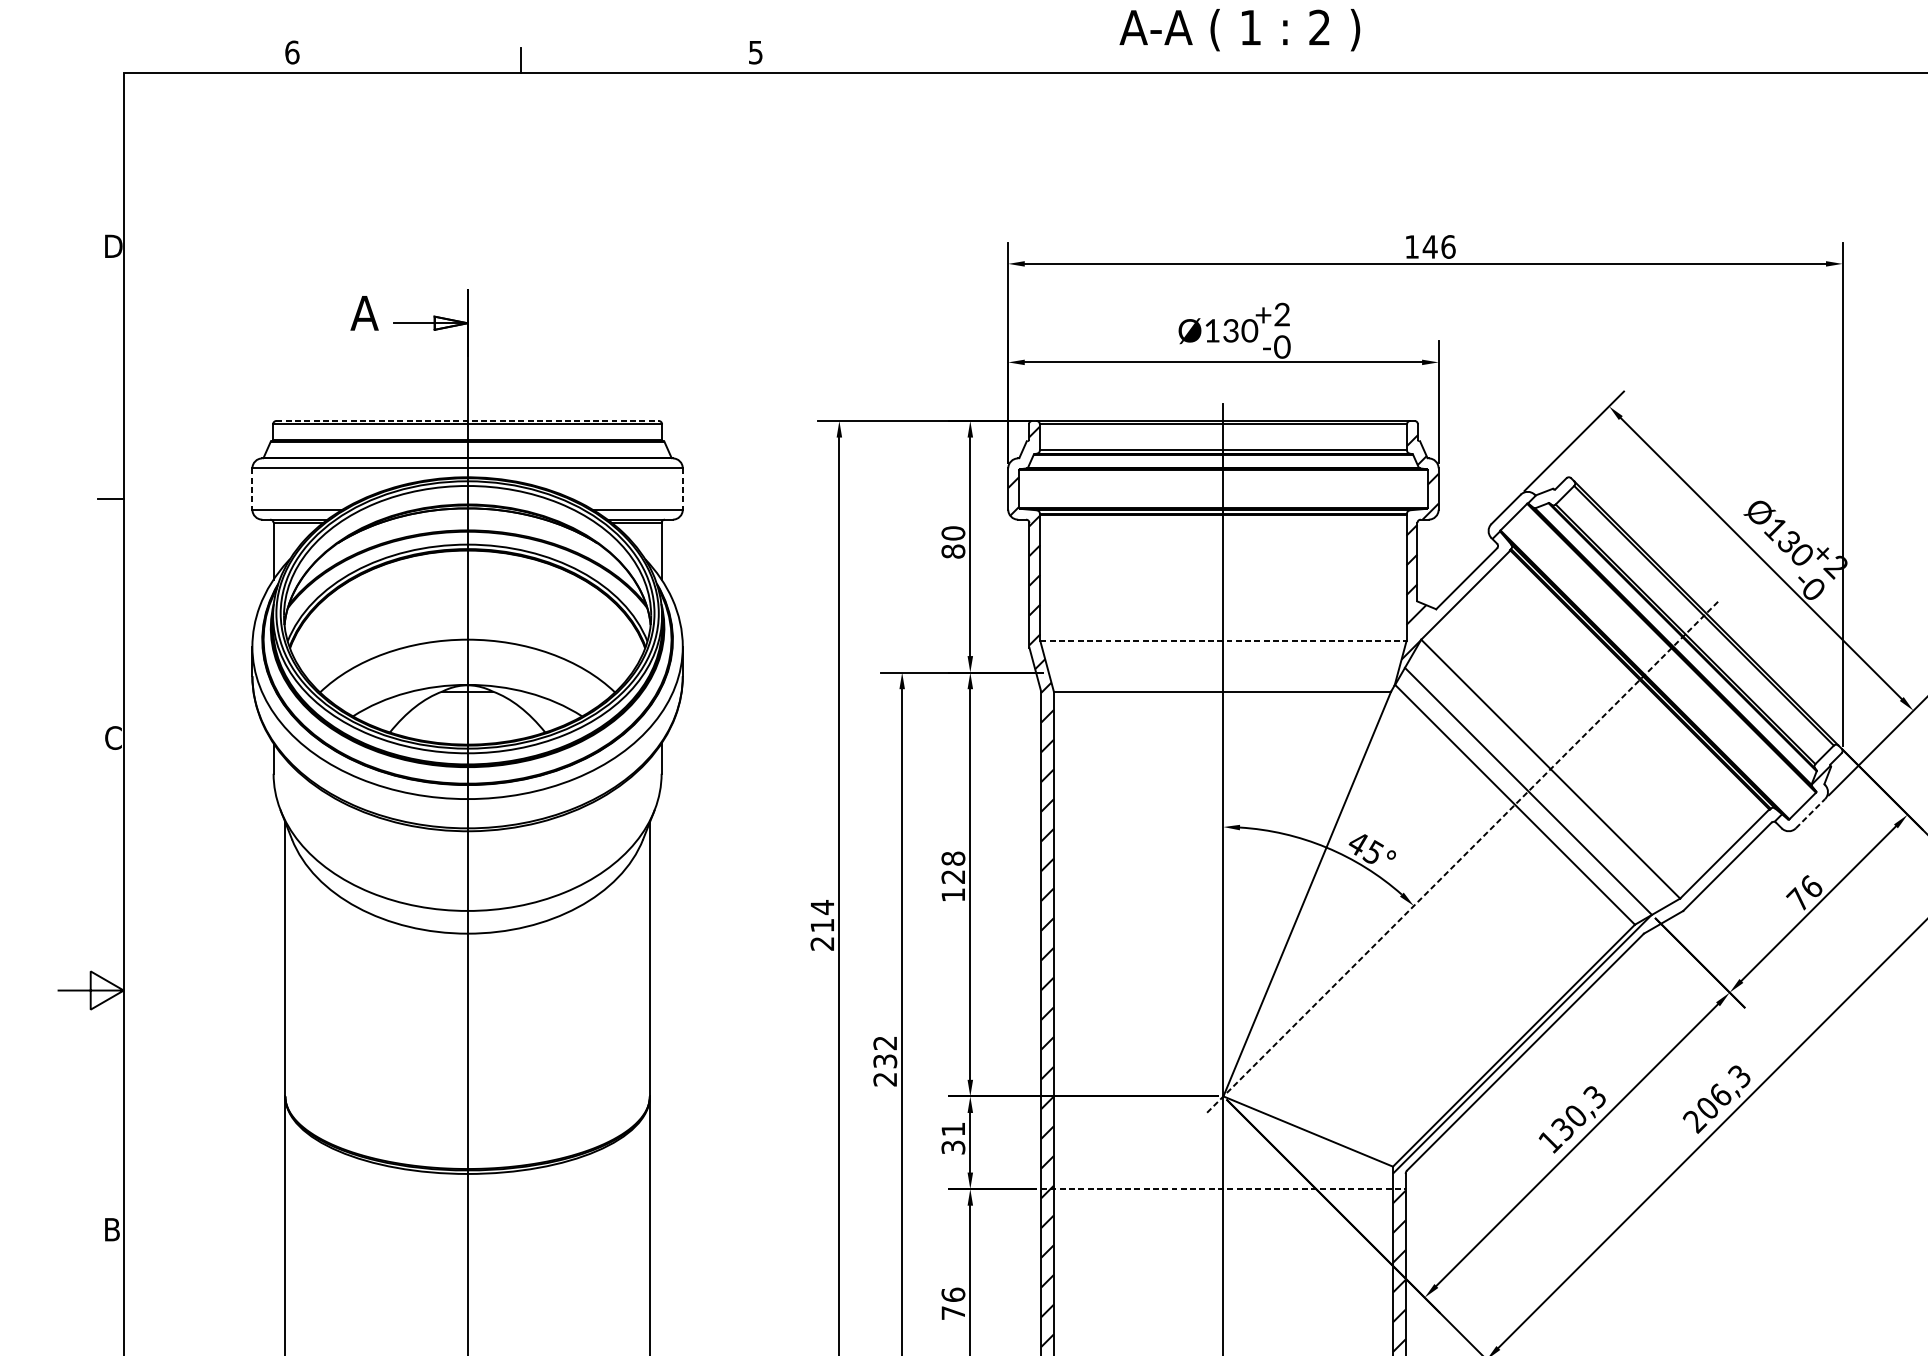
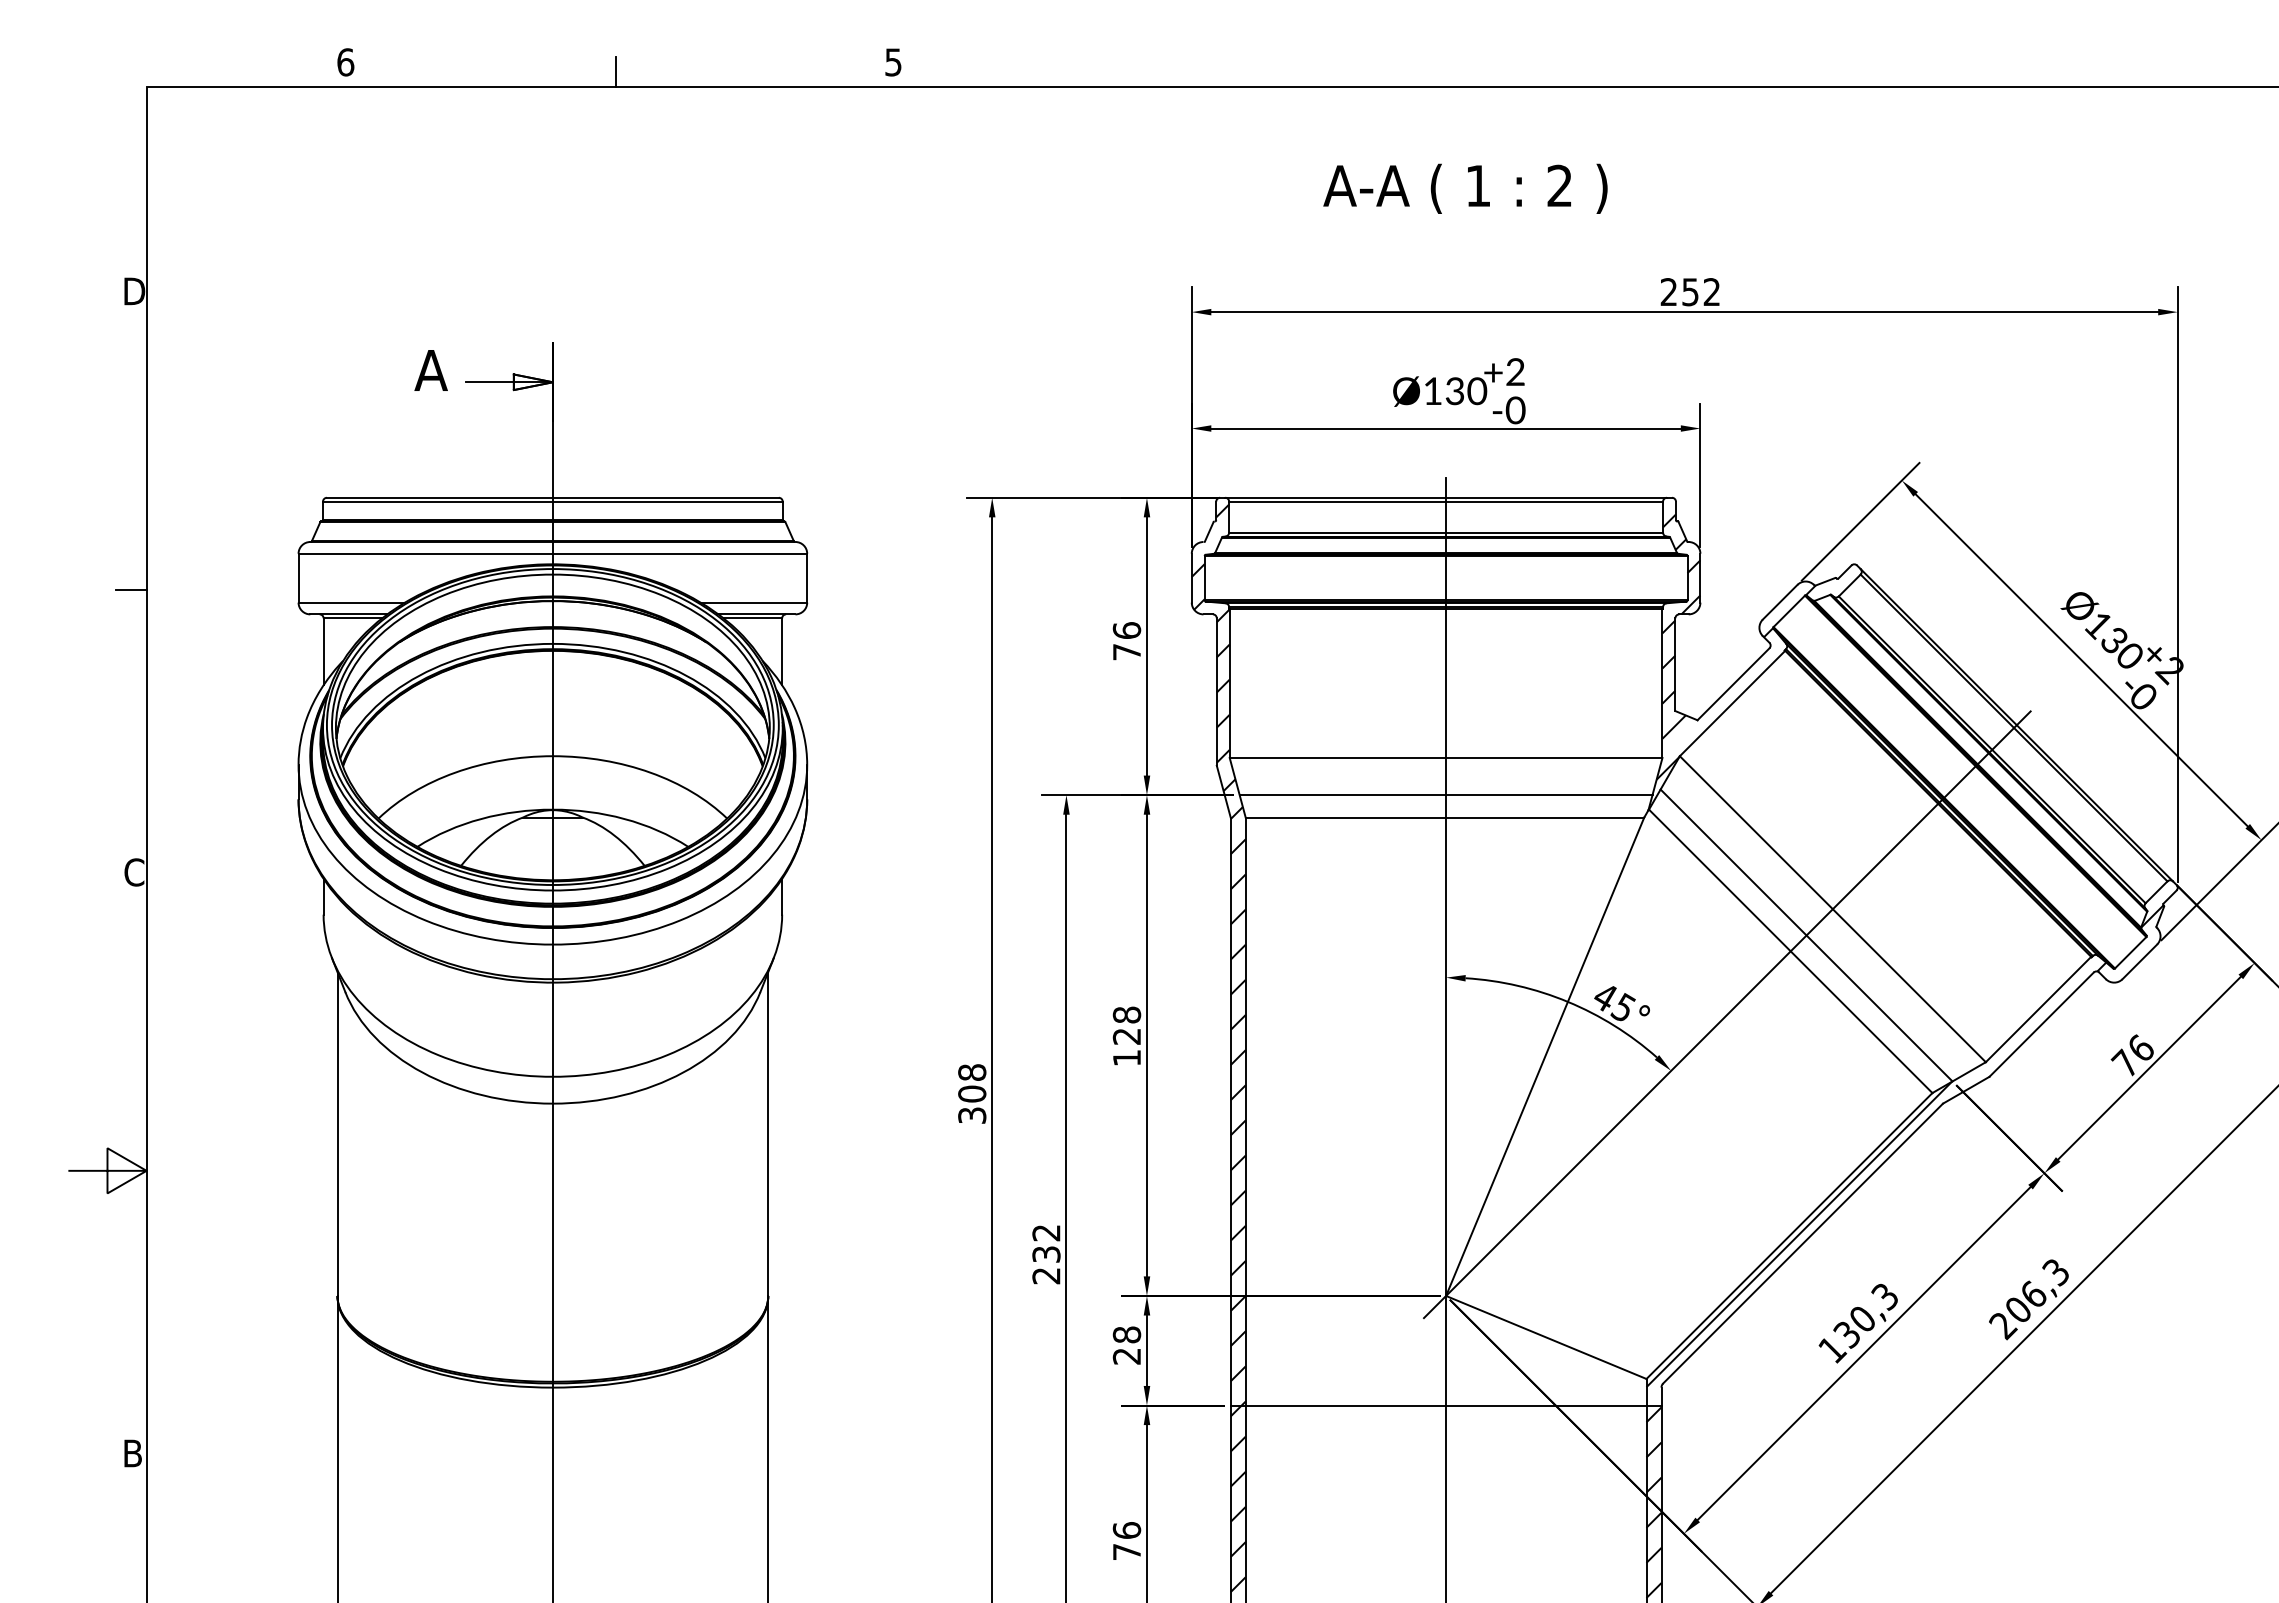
text: (1239, 29) -> (1465, 188), moved
text: (1430, 247) -> (1690, 292), 146 -> 252
line: (467, 420) -> (552, 497), dashed -> solid
line: (252, 489) -> (298, 578), dashed -> solid
line: (683, 489) -> (807, 578), dashed -> solid
text: (952, 542) -> (1126, 641), 80 -> 76
line: (1223, 640) -> (1446, 757), dashed -> solid
line: (1222, 672) -> (1445, 795), added
line: (1811, 813) -> (2140, 961), dashed -> solid
line: (1460, 859) -> (1726, 1015), dashed -> solid
text: (822, 925) -> (972, 1093), 214 -> 308
text: (952, 1138) -> (1126, 1345), 31 -> 28
line: (1223, 1189) -> (1446, 1405), dashed -> solid

